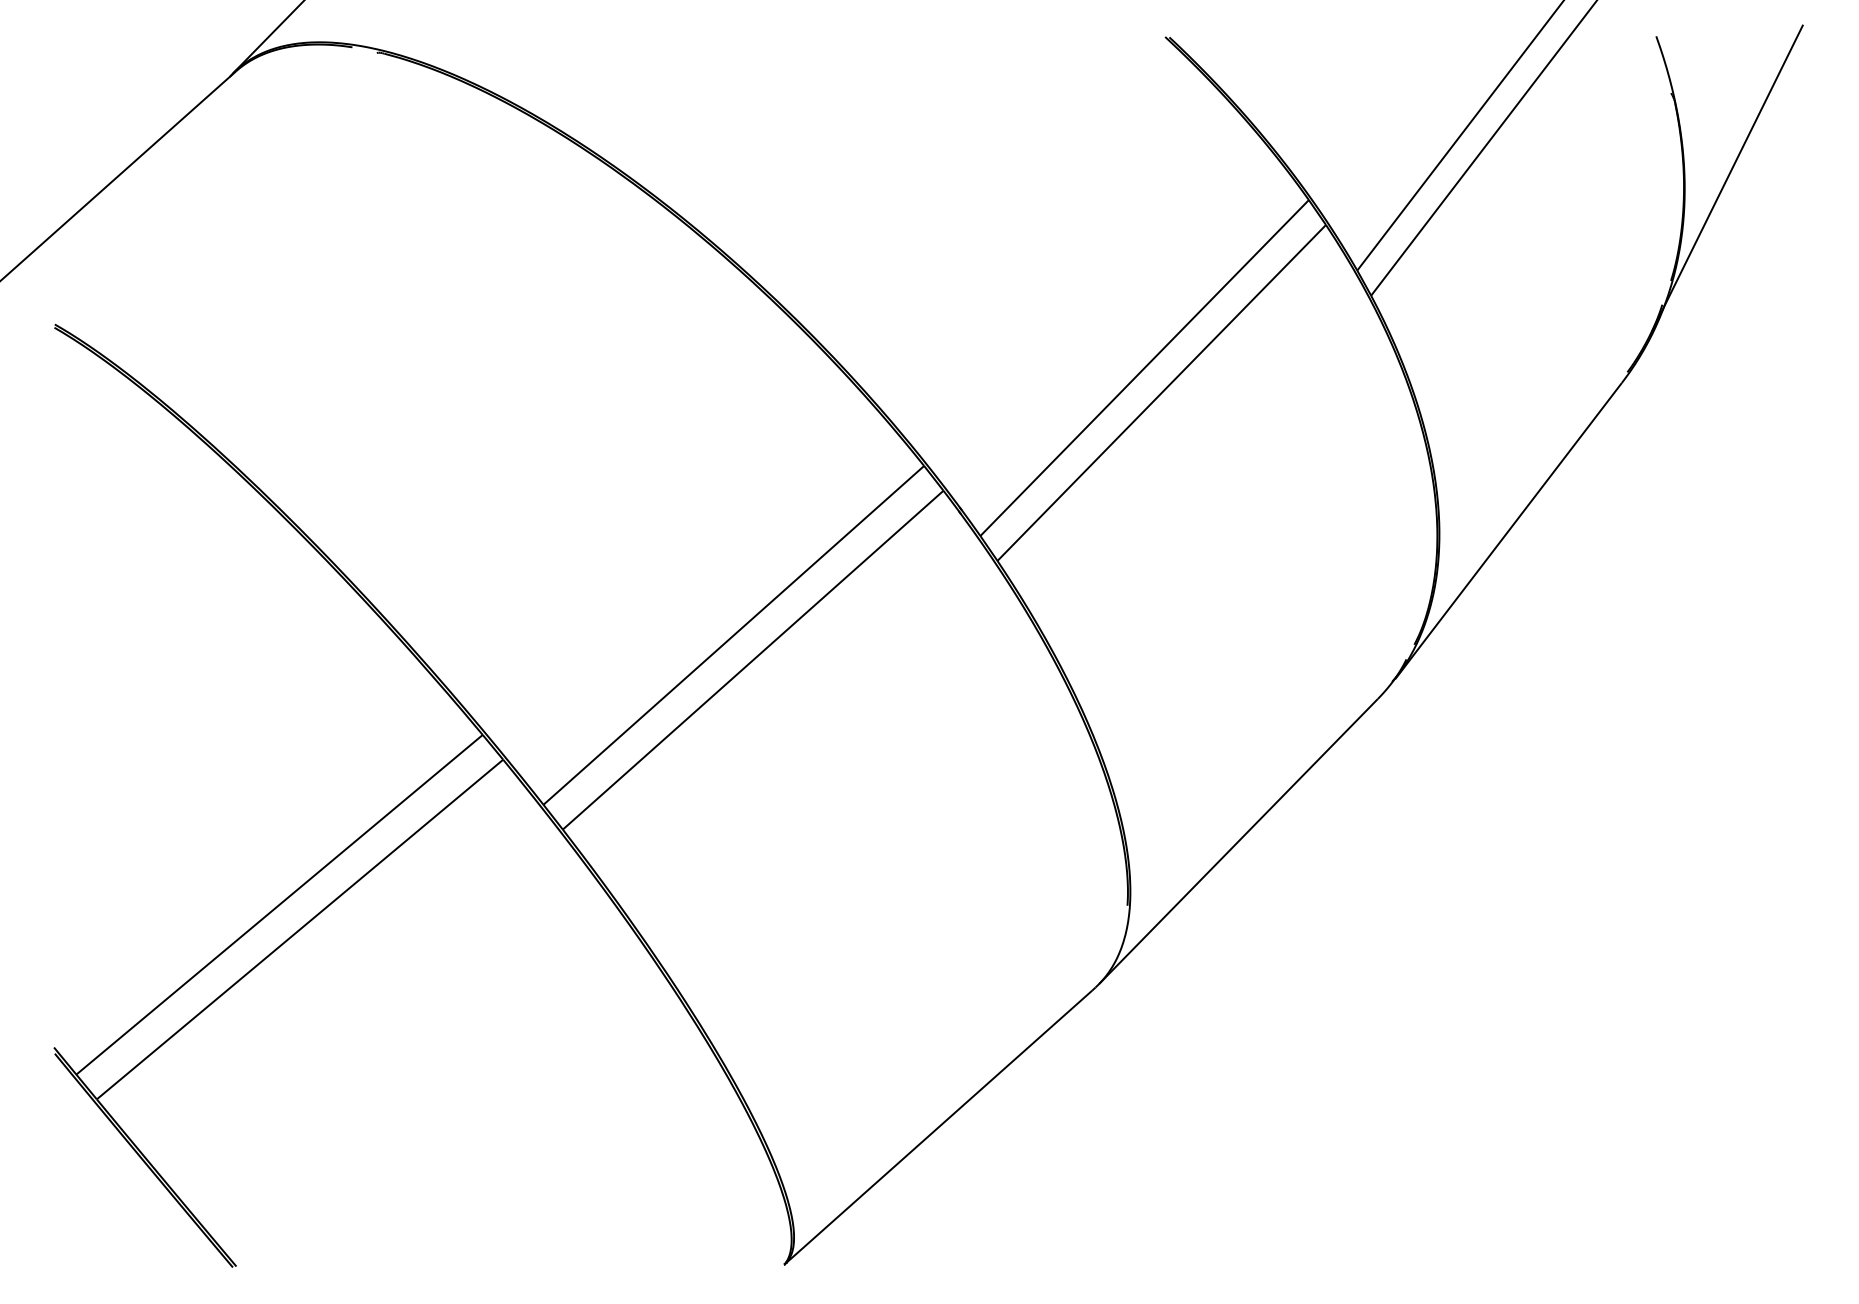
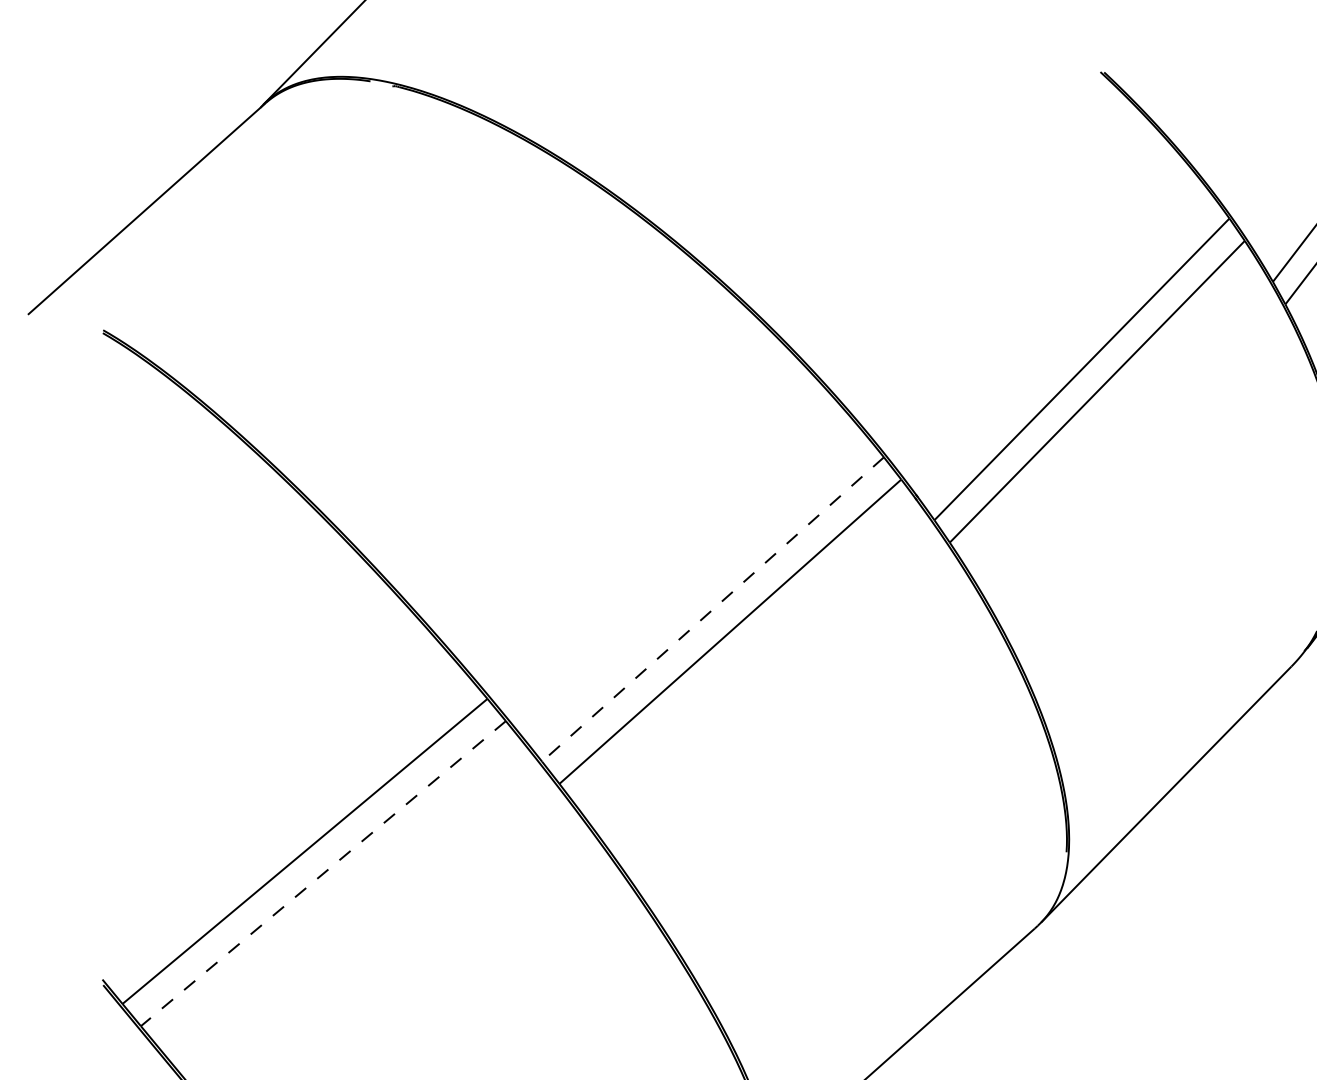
line: (733, 635) -> (712, 609), solid -> dashed
line: (300, 929) -> (323, 873), solid -> dashed

